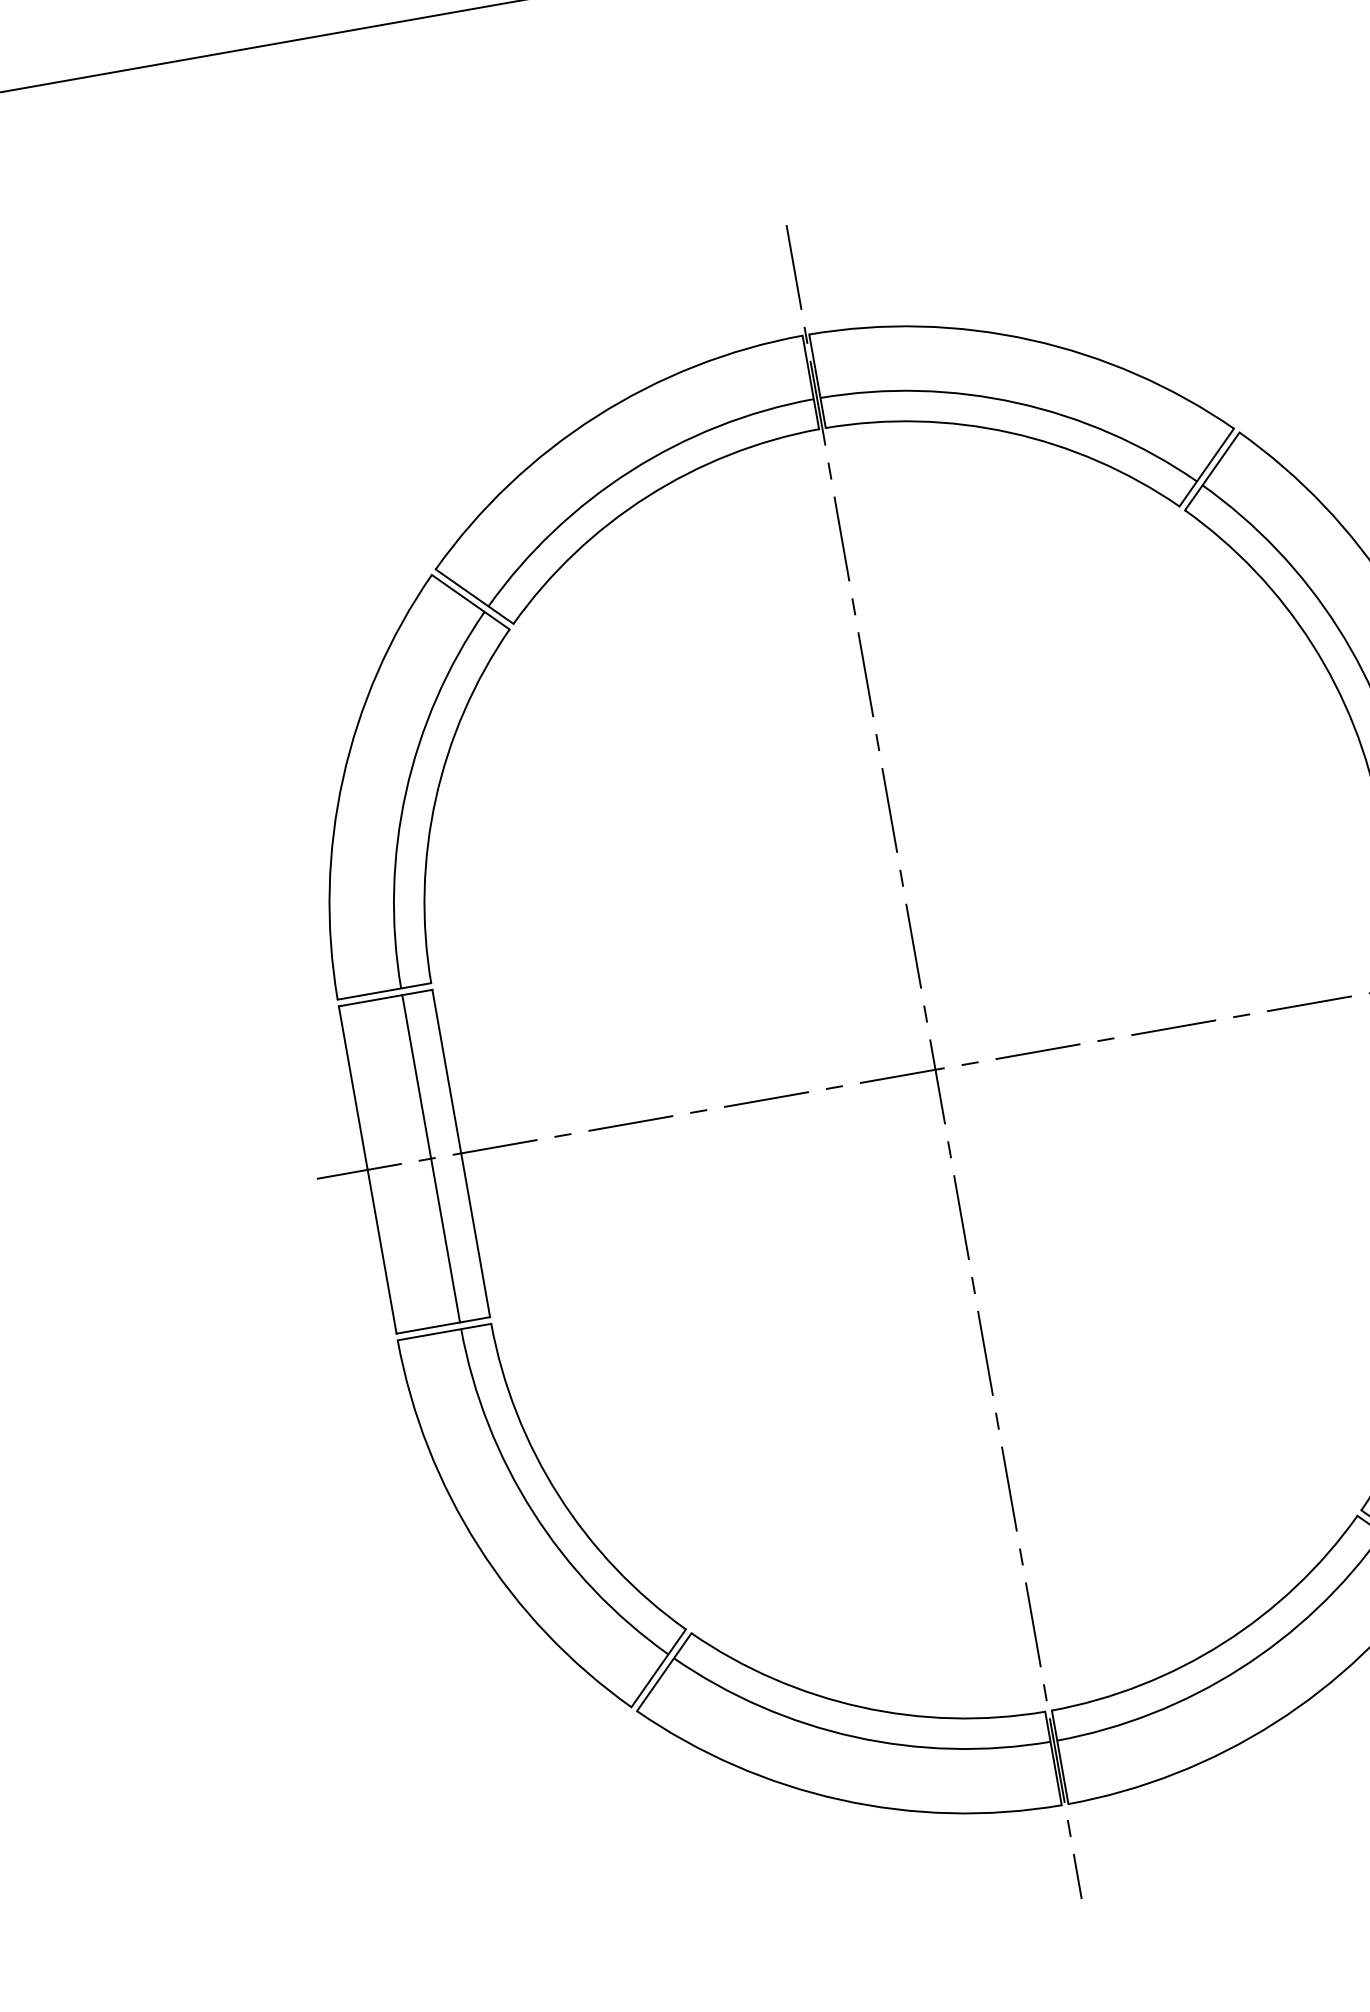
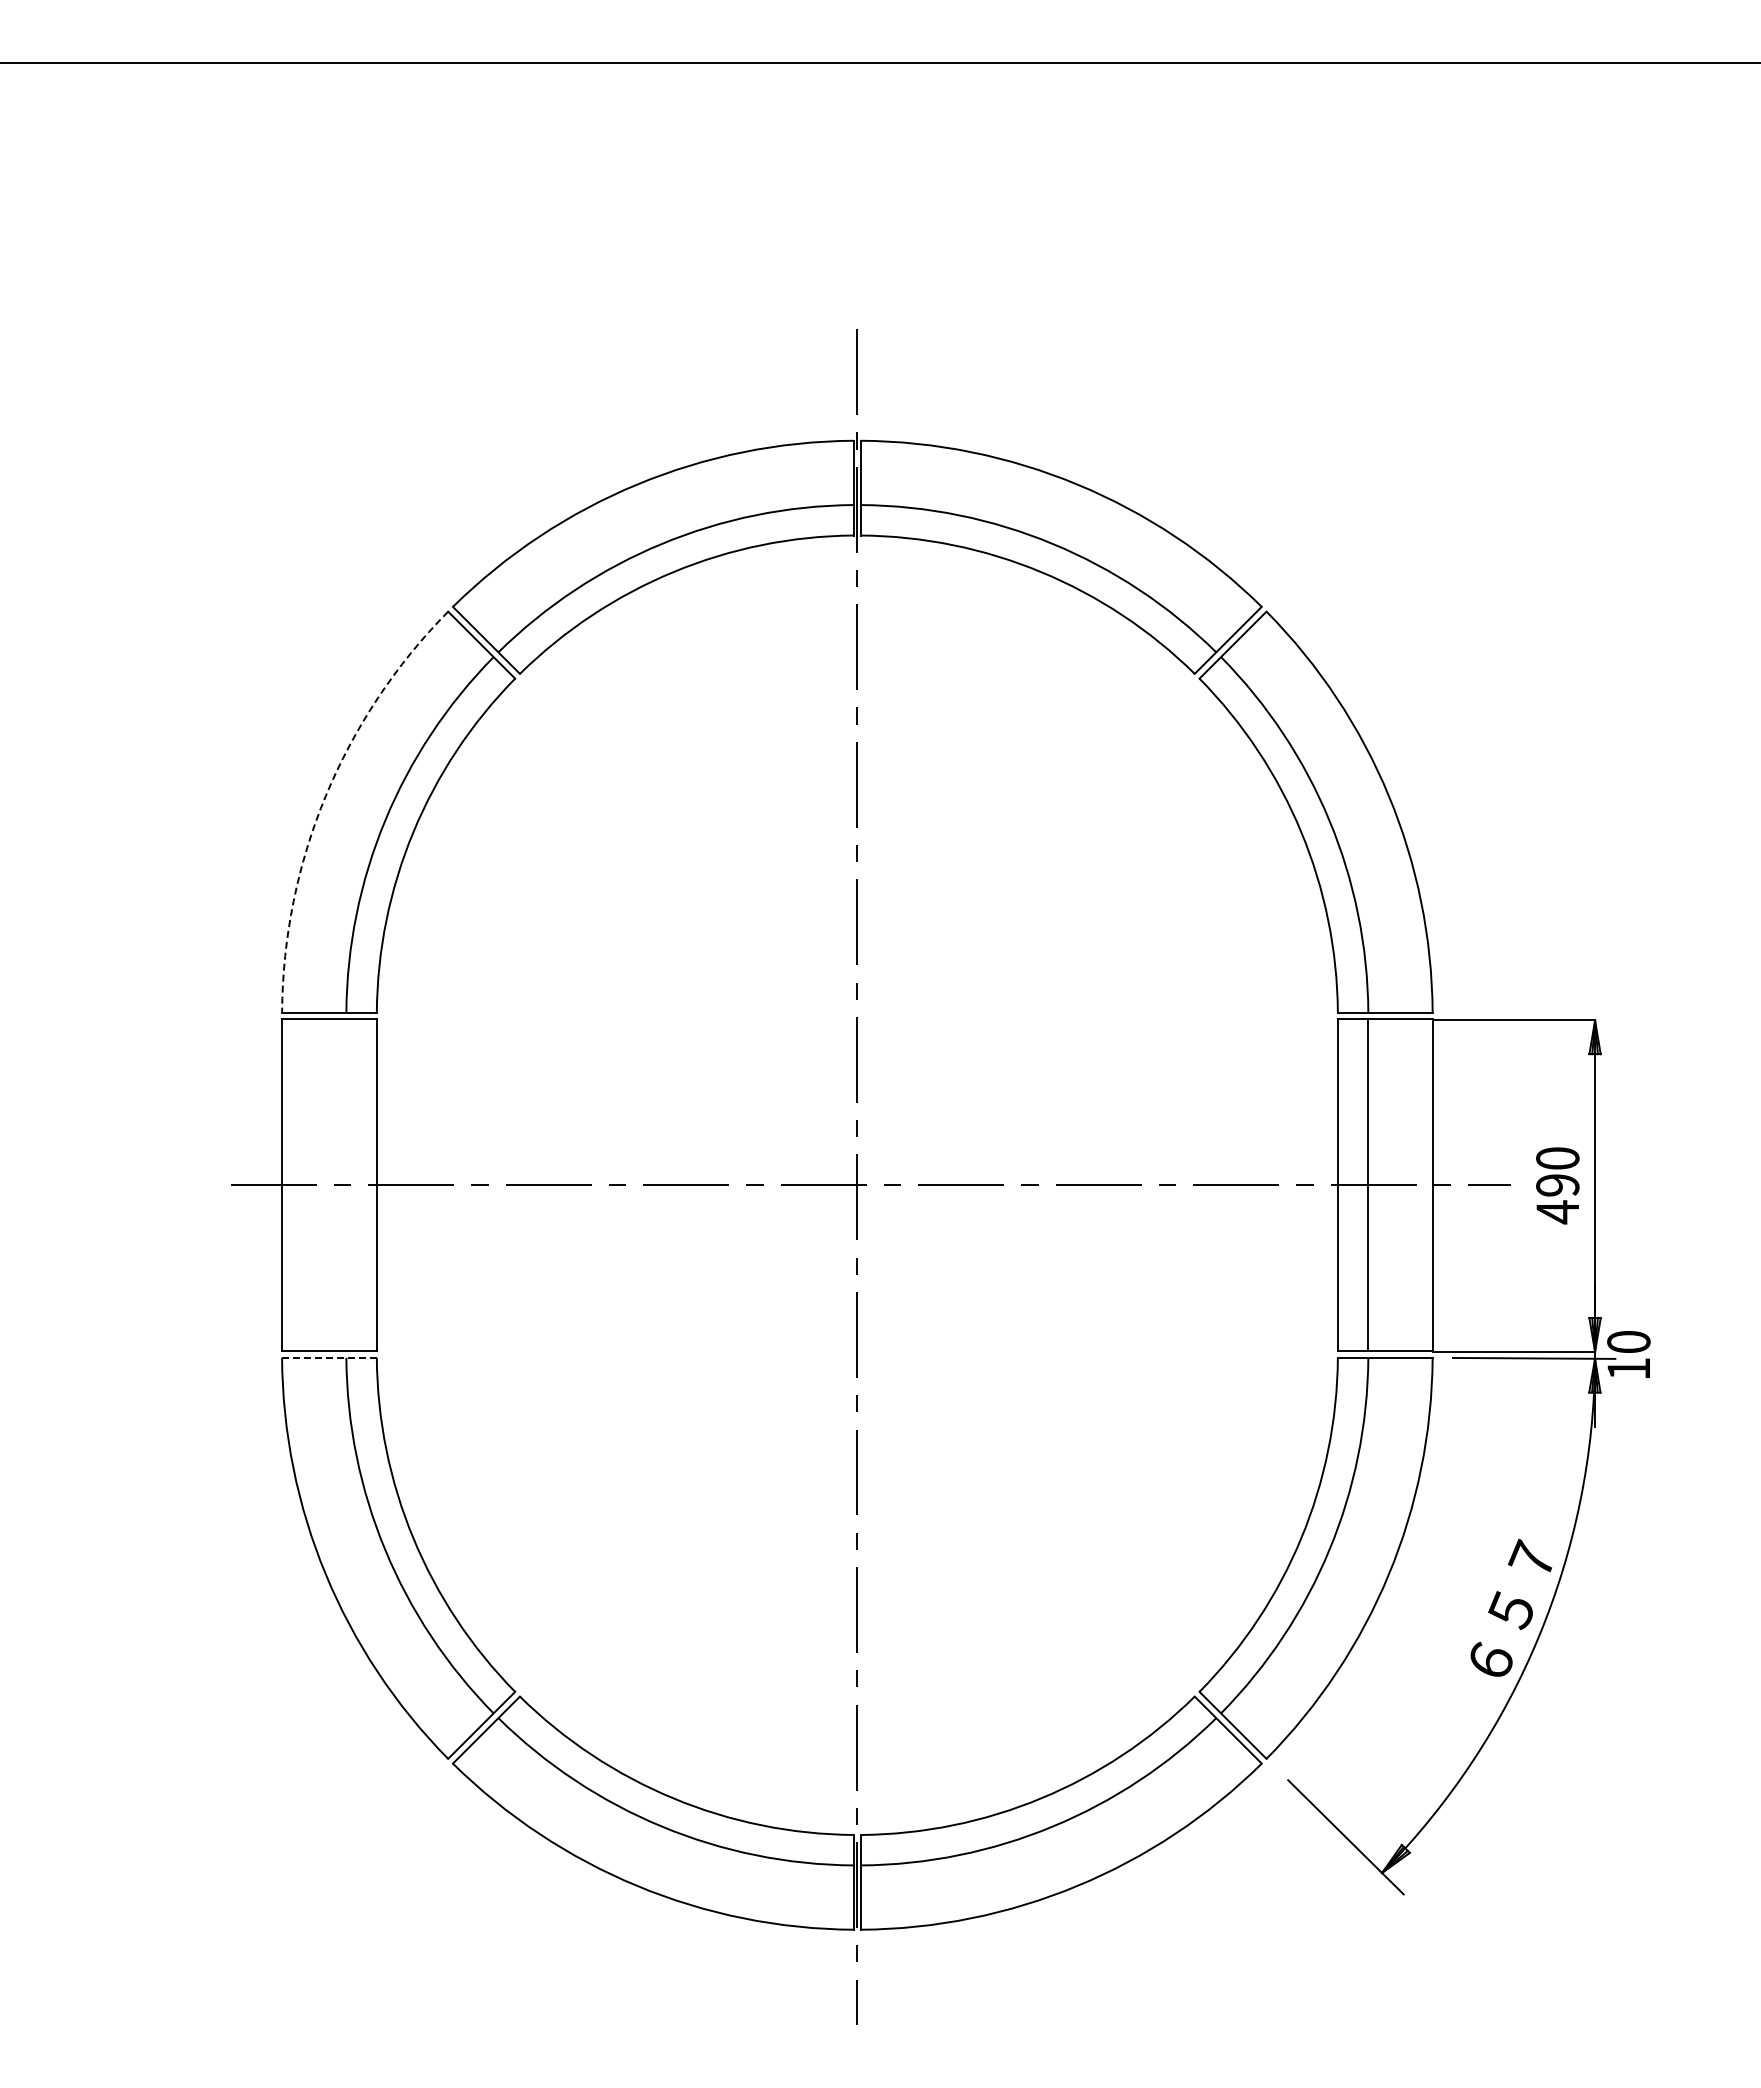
arc: (342, 777) -> (325, 795), solid -> dashed
line: (431, 1159) -> (346, 1185), removed
line: (444, 1331) -> (329, 1357), solid -> dashed

